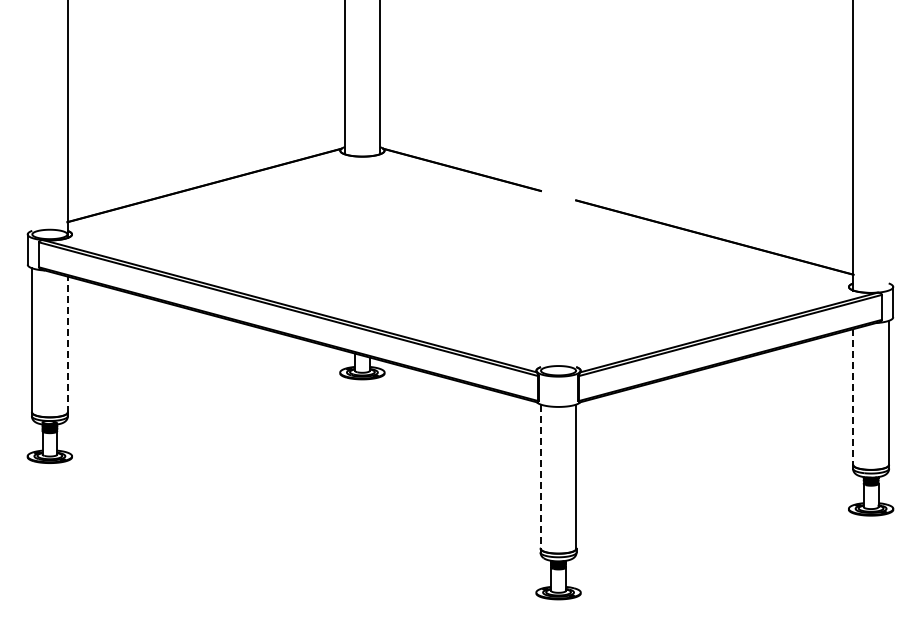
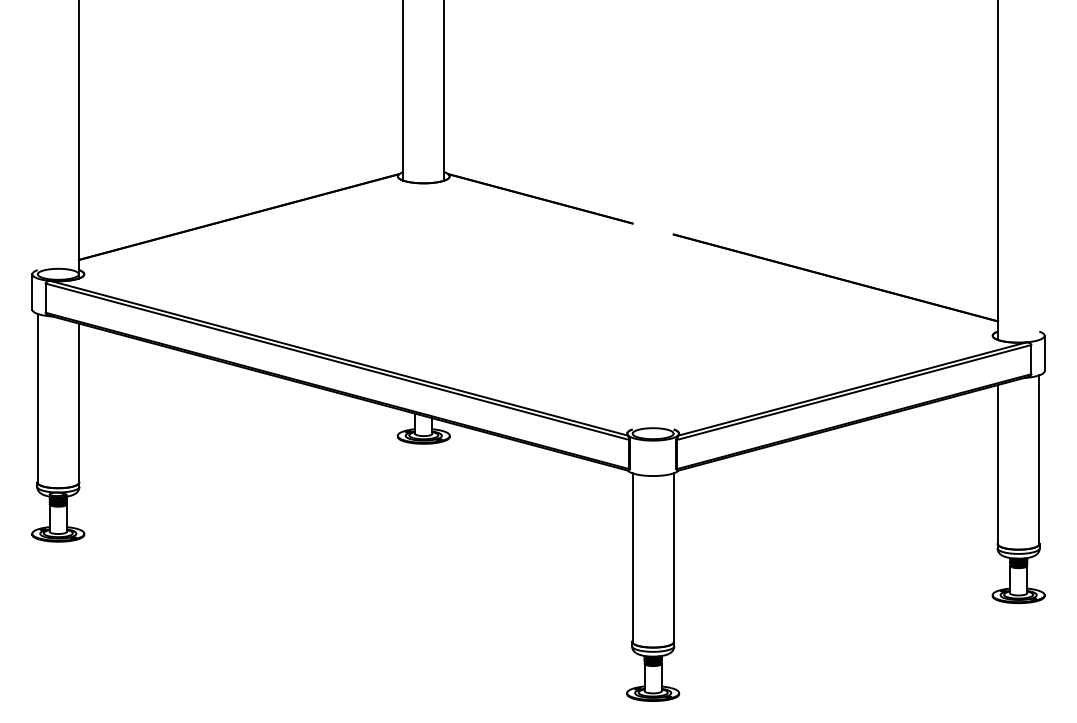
line: (67, 344) -> (78, 403), dashed -> solid
line: (853, 397) -> (998, 464), dashed -> solid
line: (540, 477) -> (632, 558), dashed -> solid

